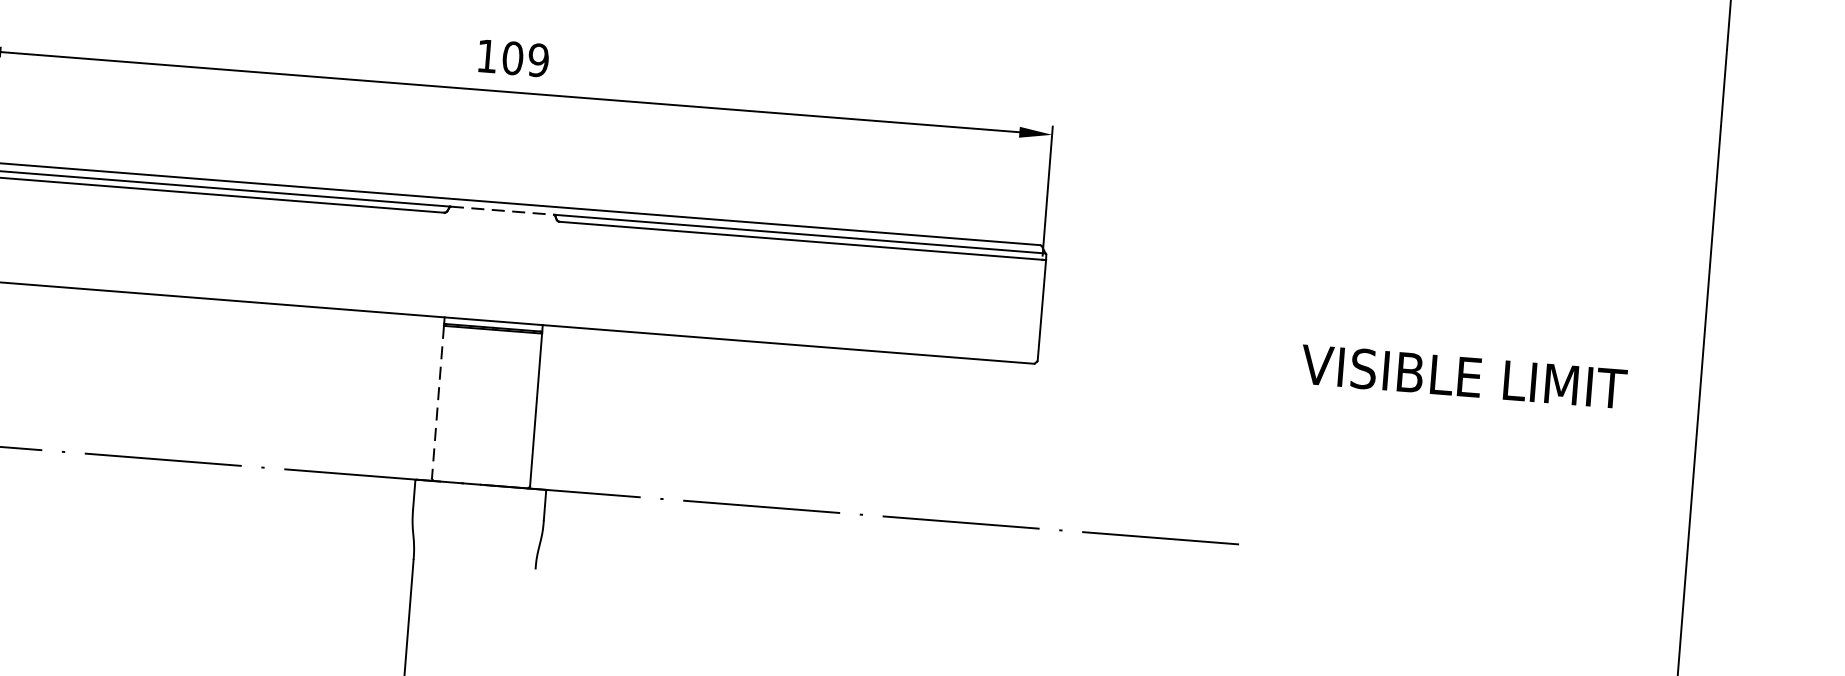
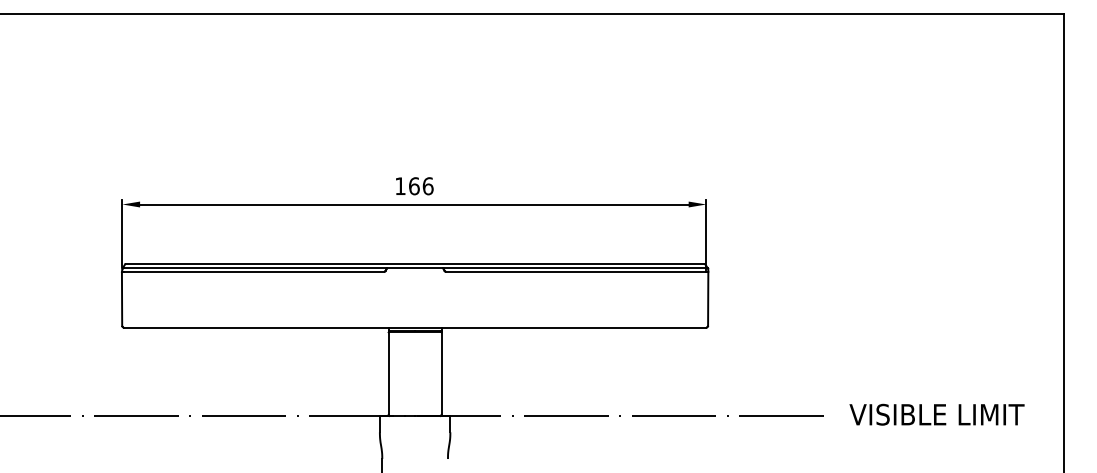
text: (526, 59) -> (421, 186), 109 -> 166
line: (503, 211) -> (415, 268), dashed -> solid
text: (1463, 376) -> (936, 414), moved
line: (437, 403) -> (388, 374), dashed -> solid

